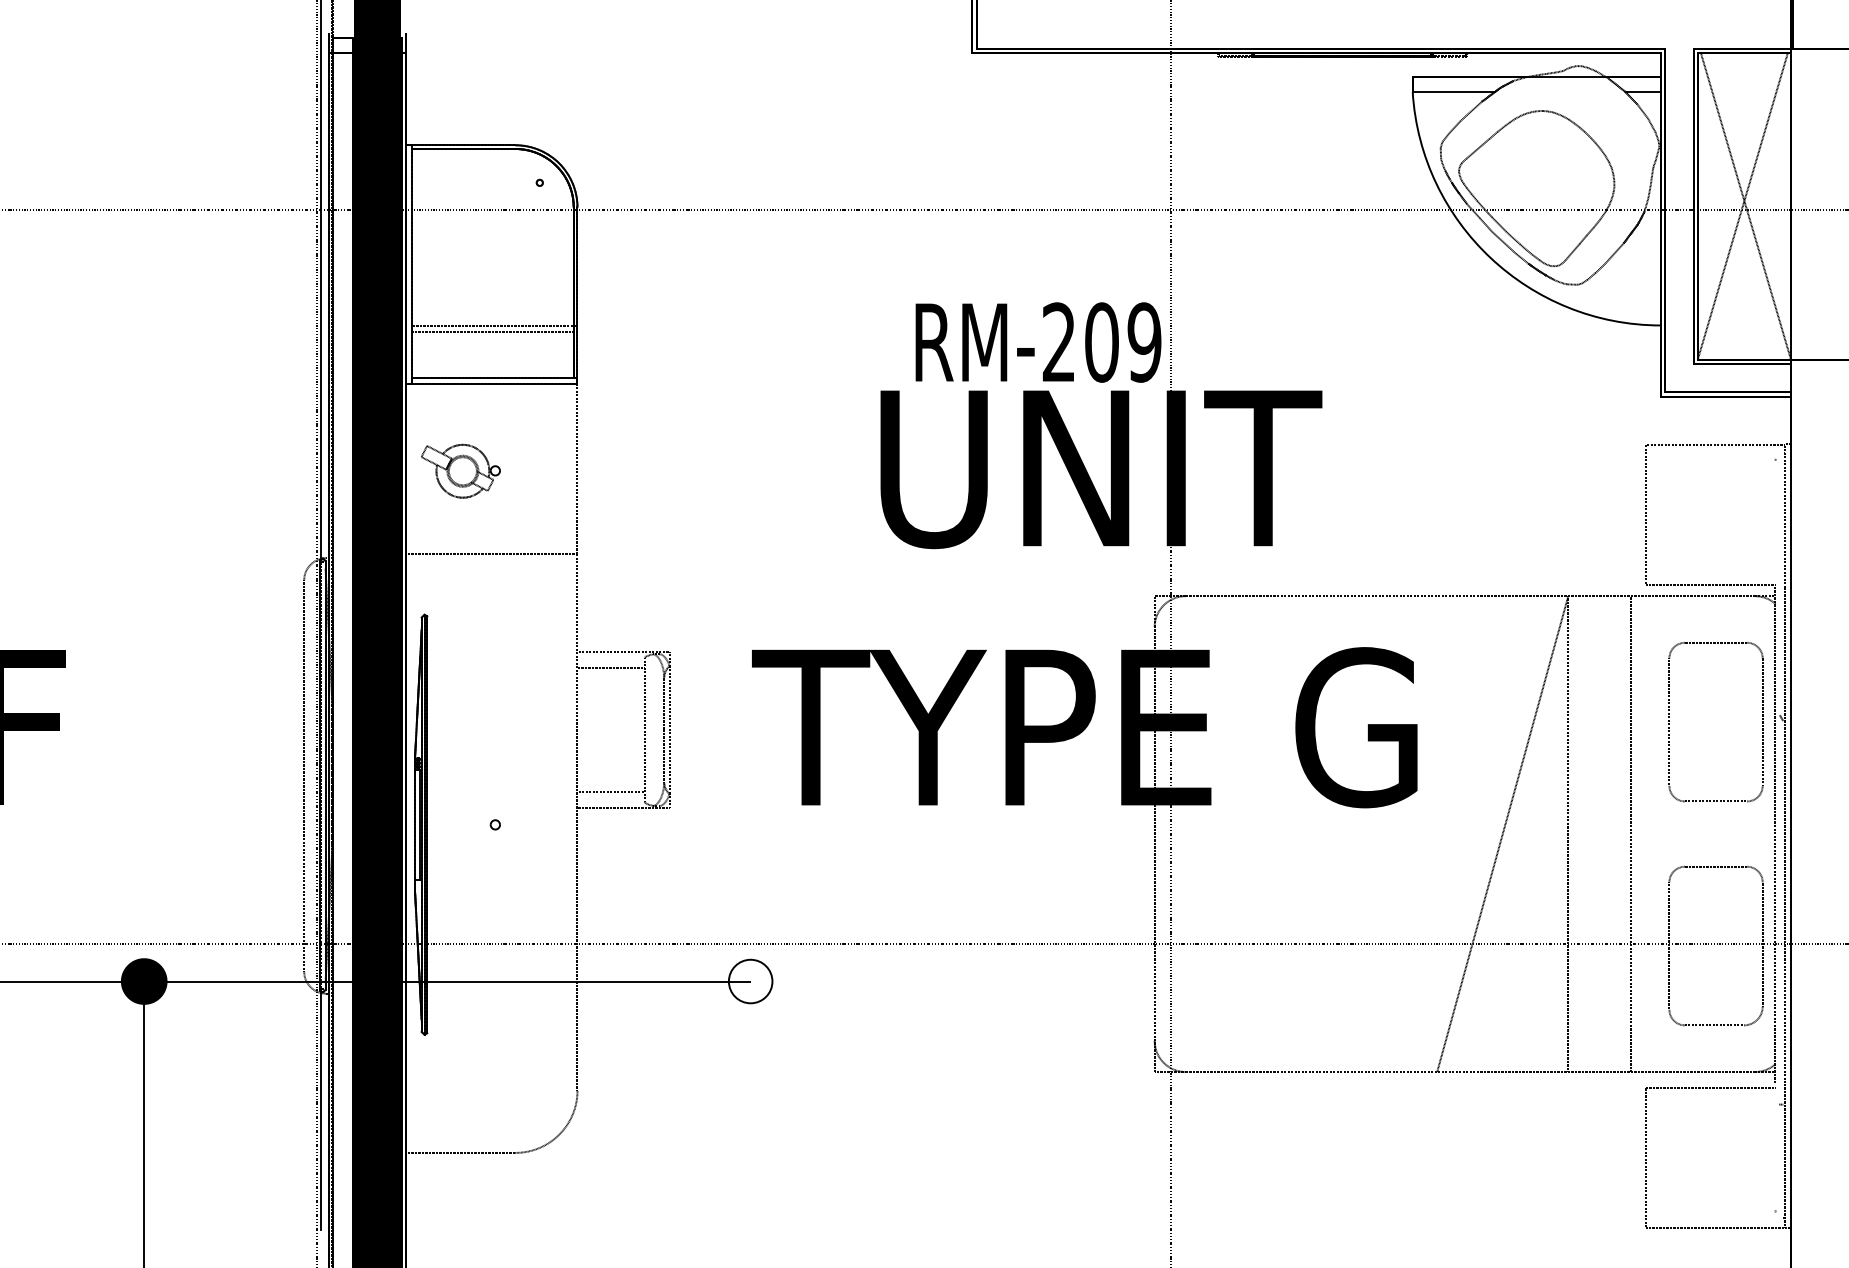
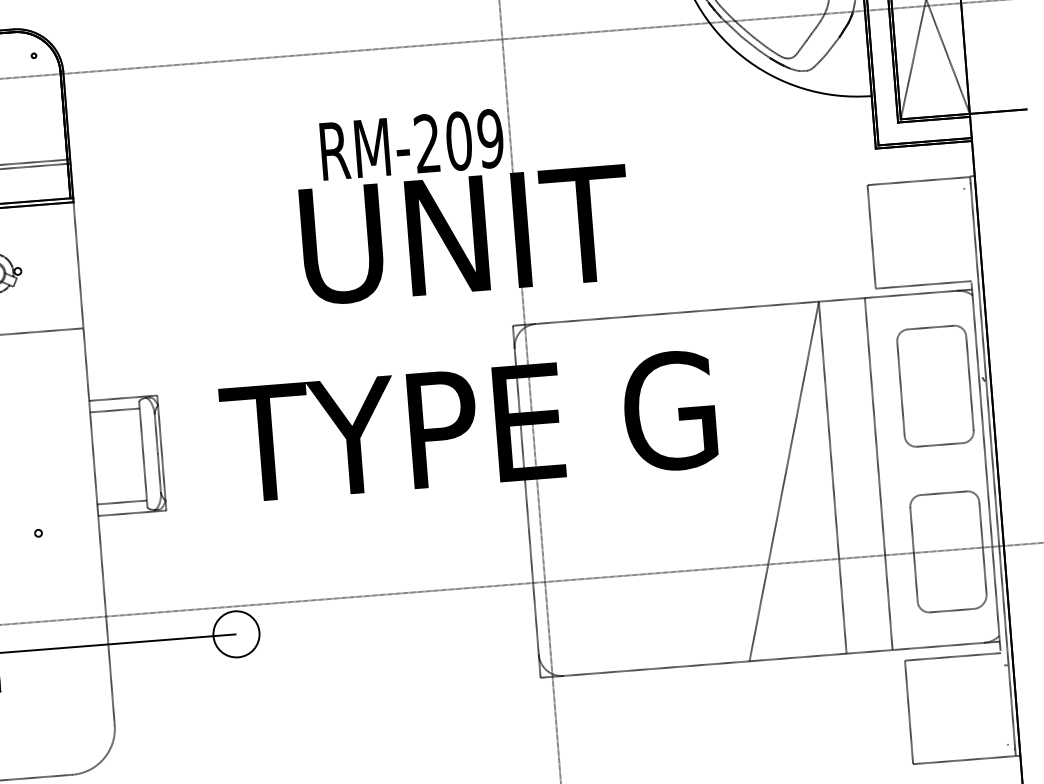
circle: (750, 981) -> (236, 634), size x1.43

